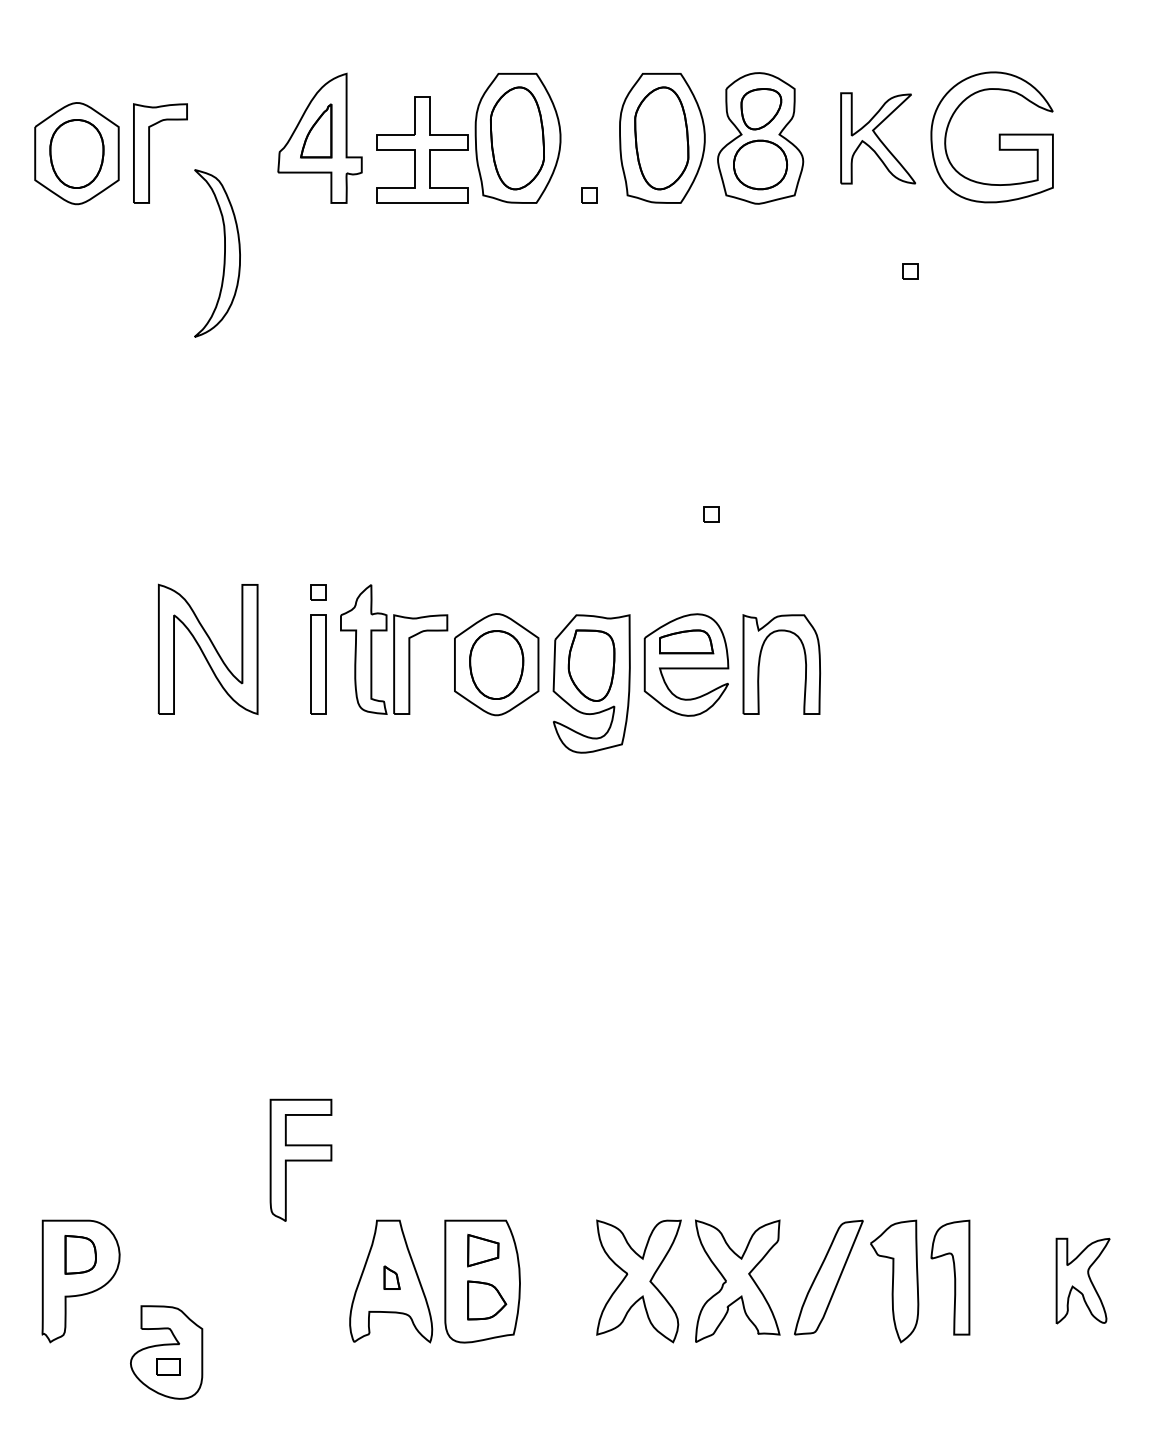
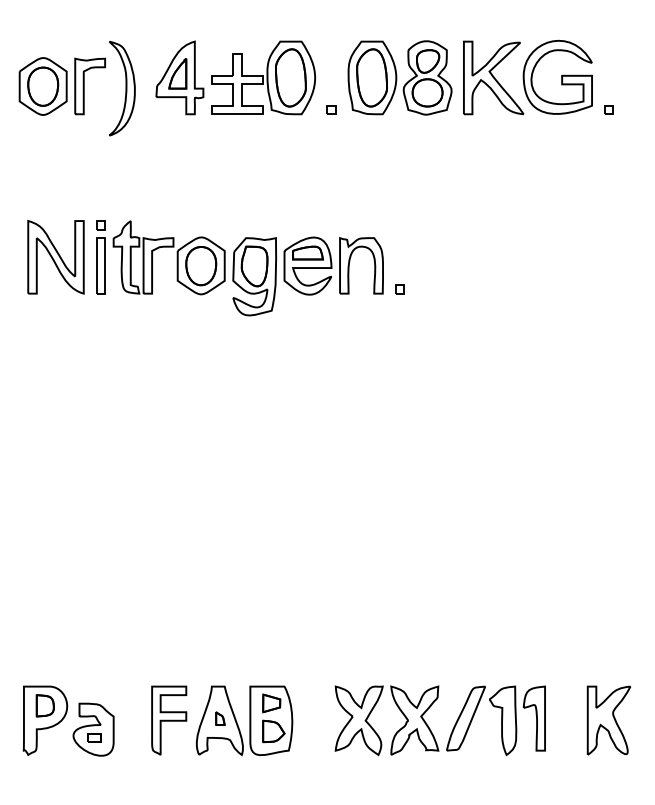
part: (877, 137) -> (493, 77), size x1.43
part: (217, 253) -> (122, 88), moved
part: (909, 270) -> (608, 109), moved
part: (207, 649) -> (55, 257), moved
part: (564, 669) -> (239, 268), moved
part: (301, 1160) -> (169, 720), moved
part: (1082, 1280) -> (608, 720), size x1.43
part: (166, 1352) -> (93, 729), moved

